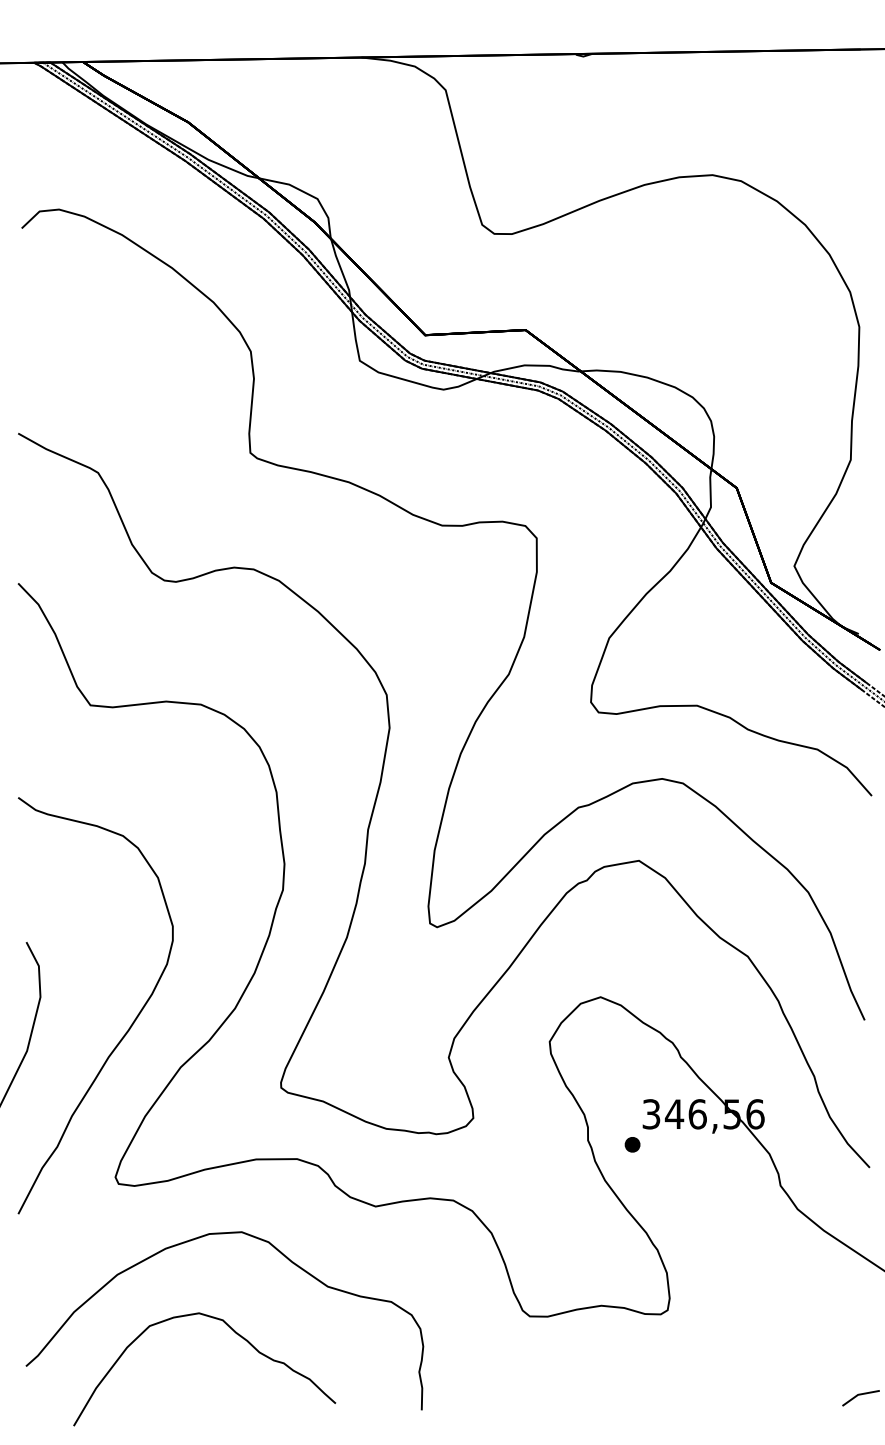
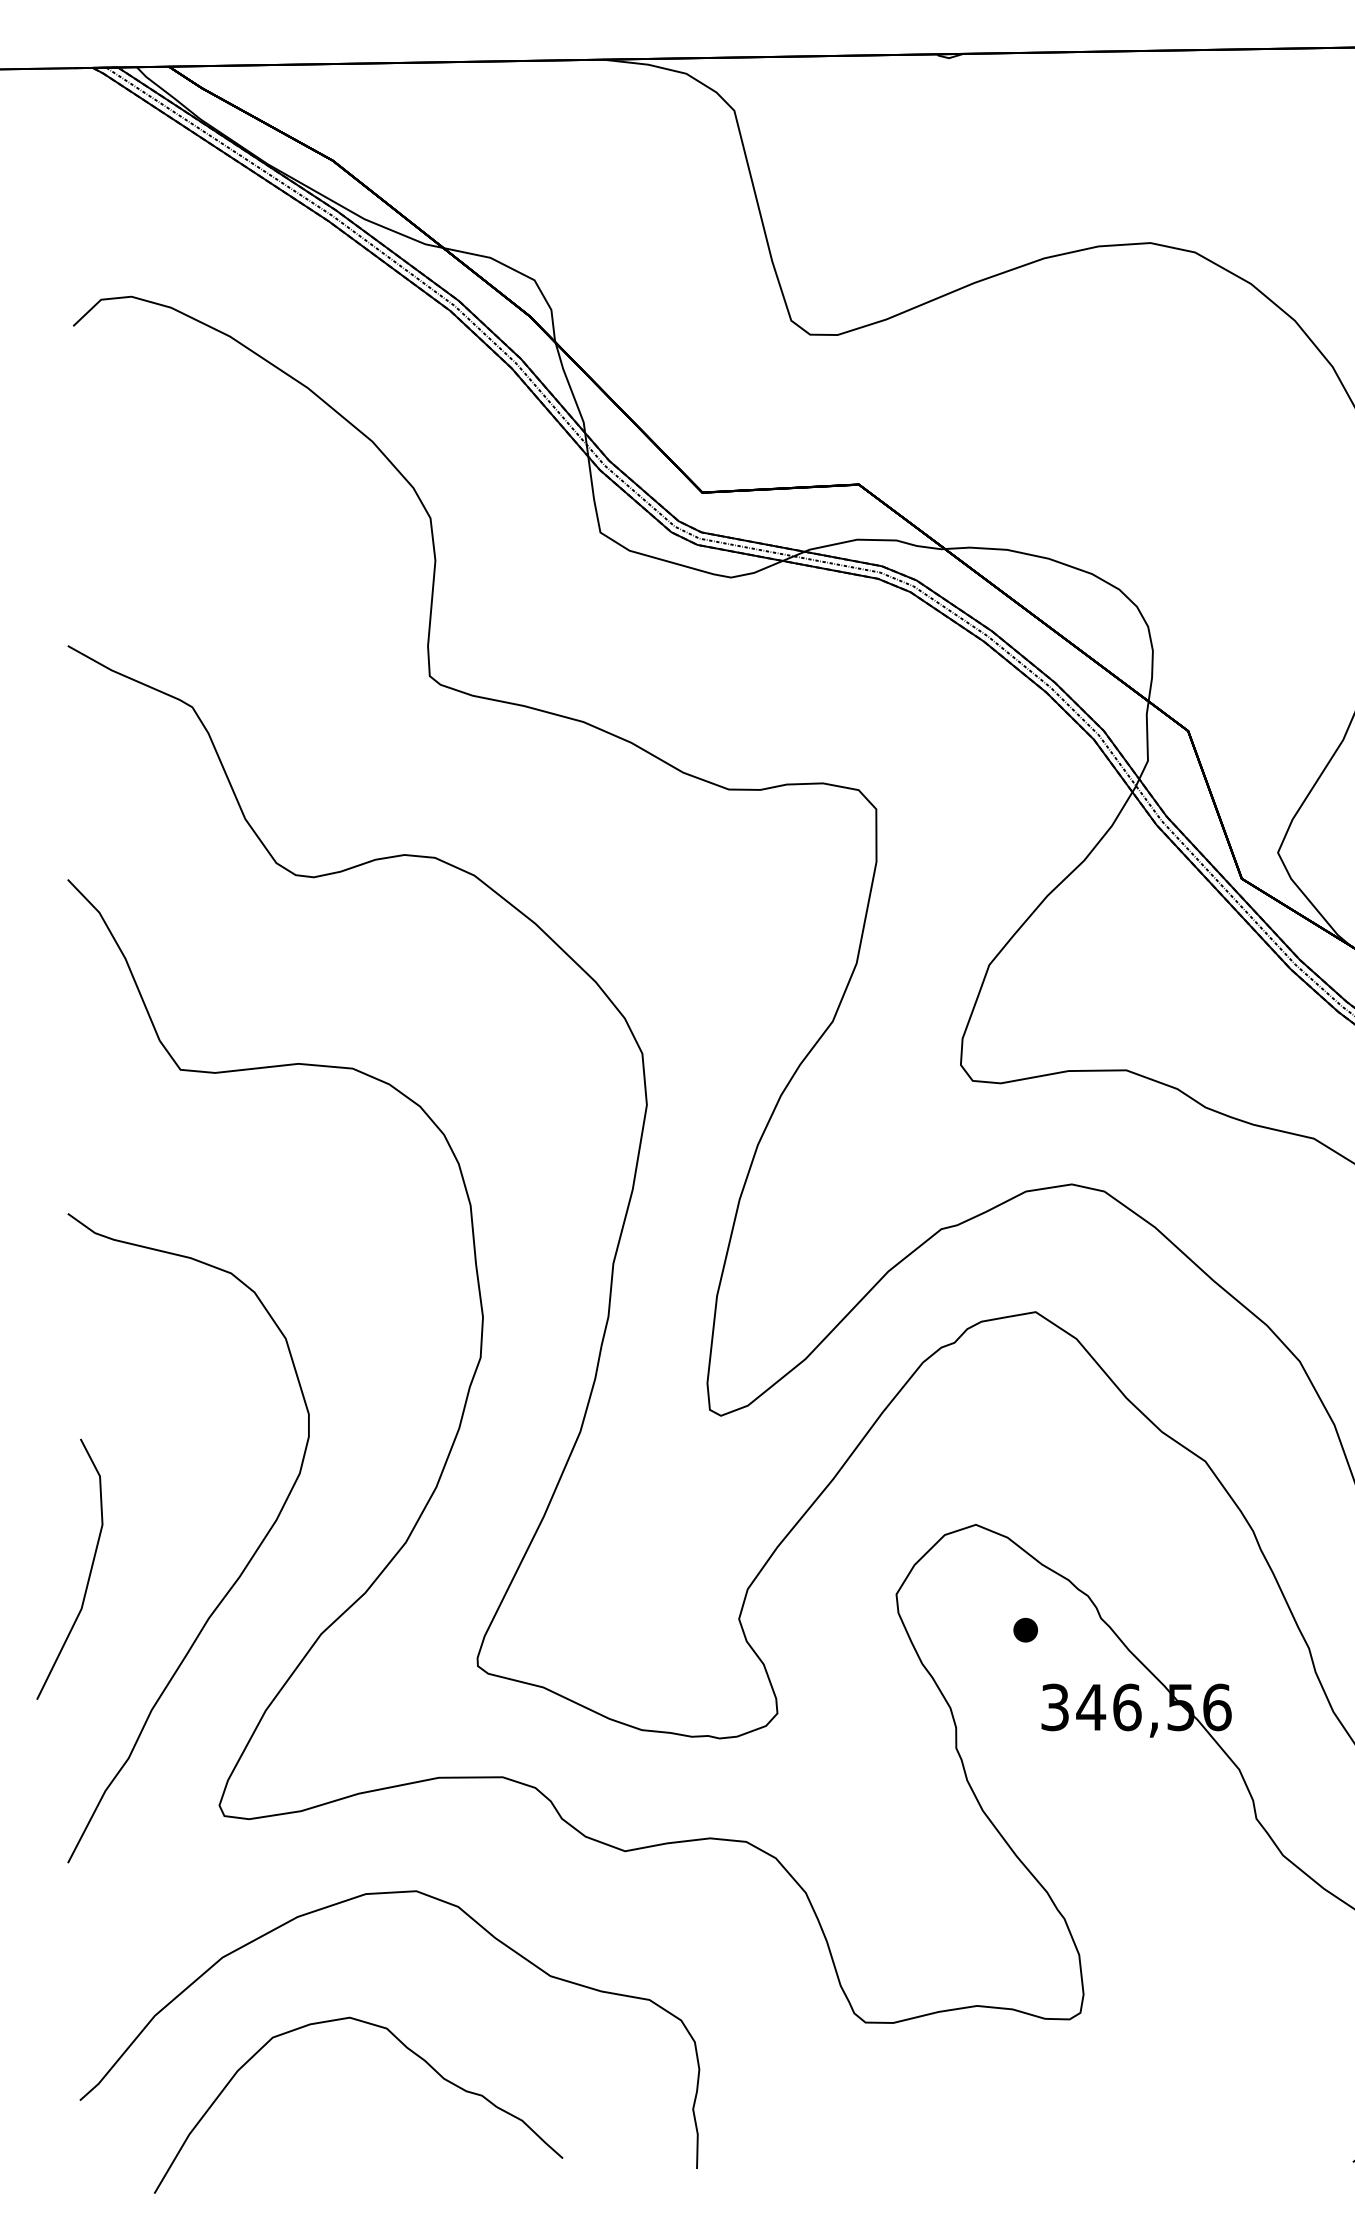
part: (632, 1144) -> (1025, 1629), moved

